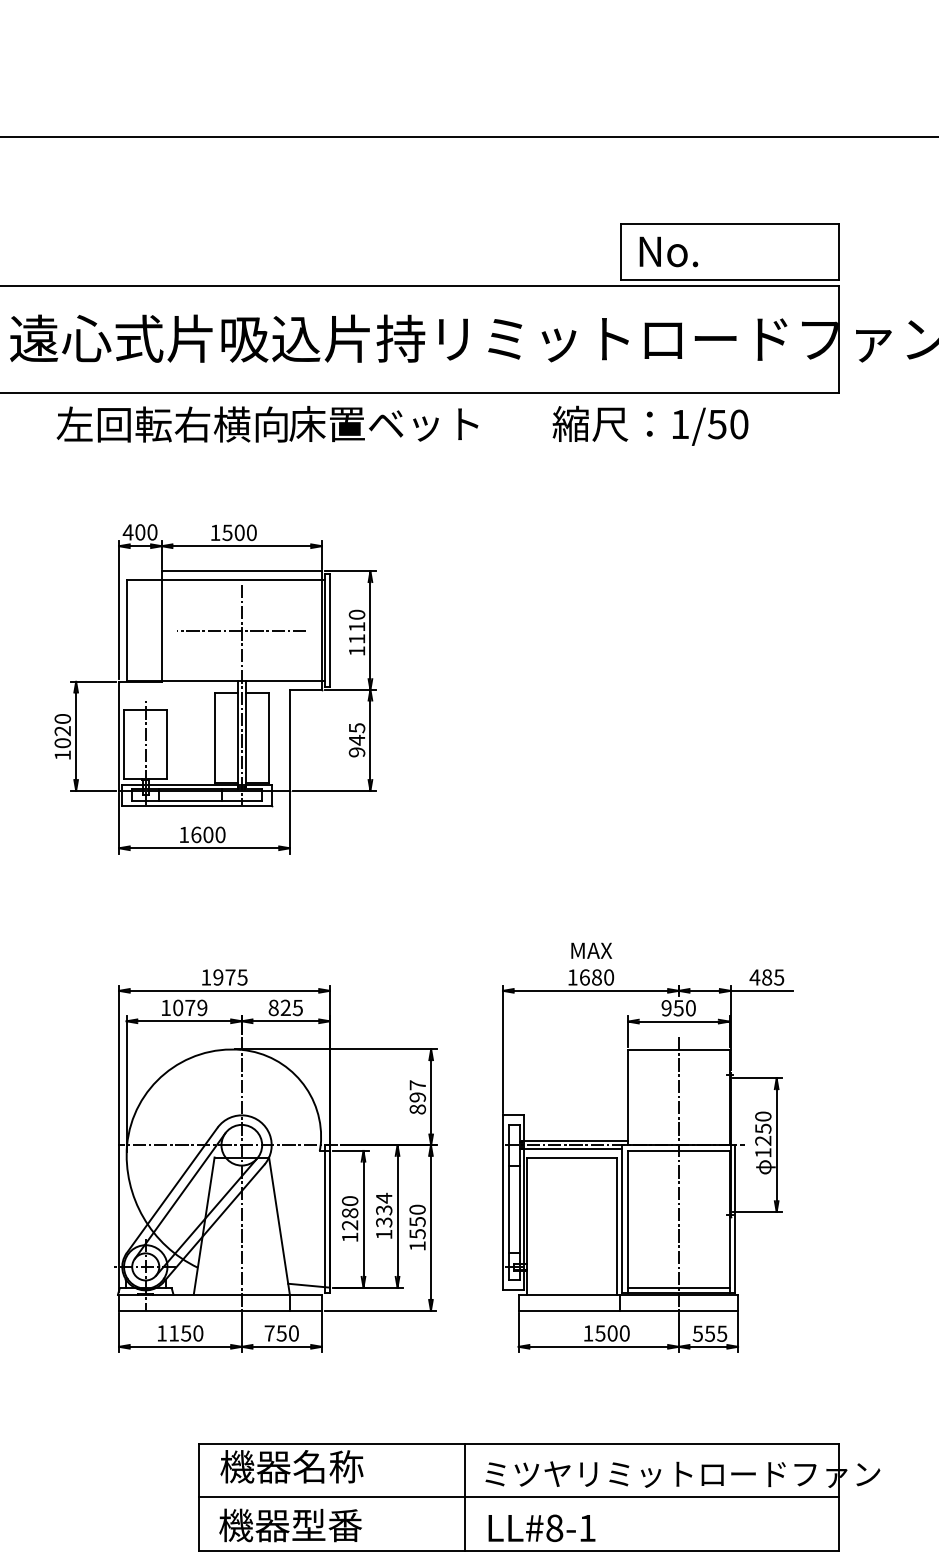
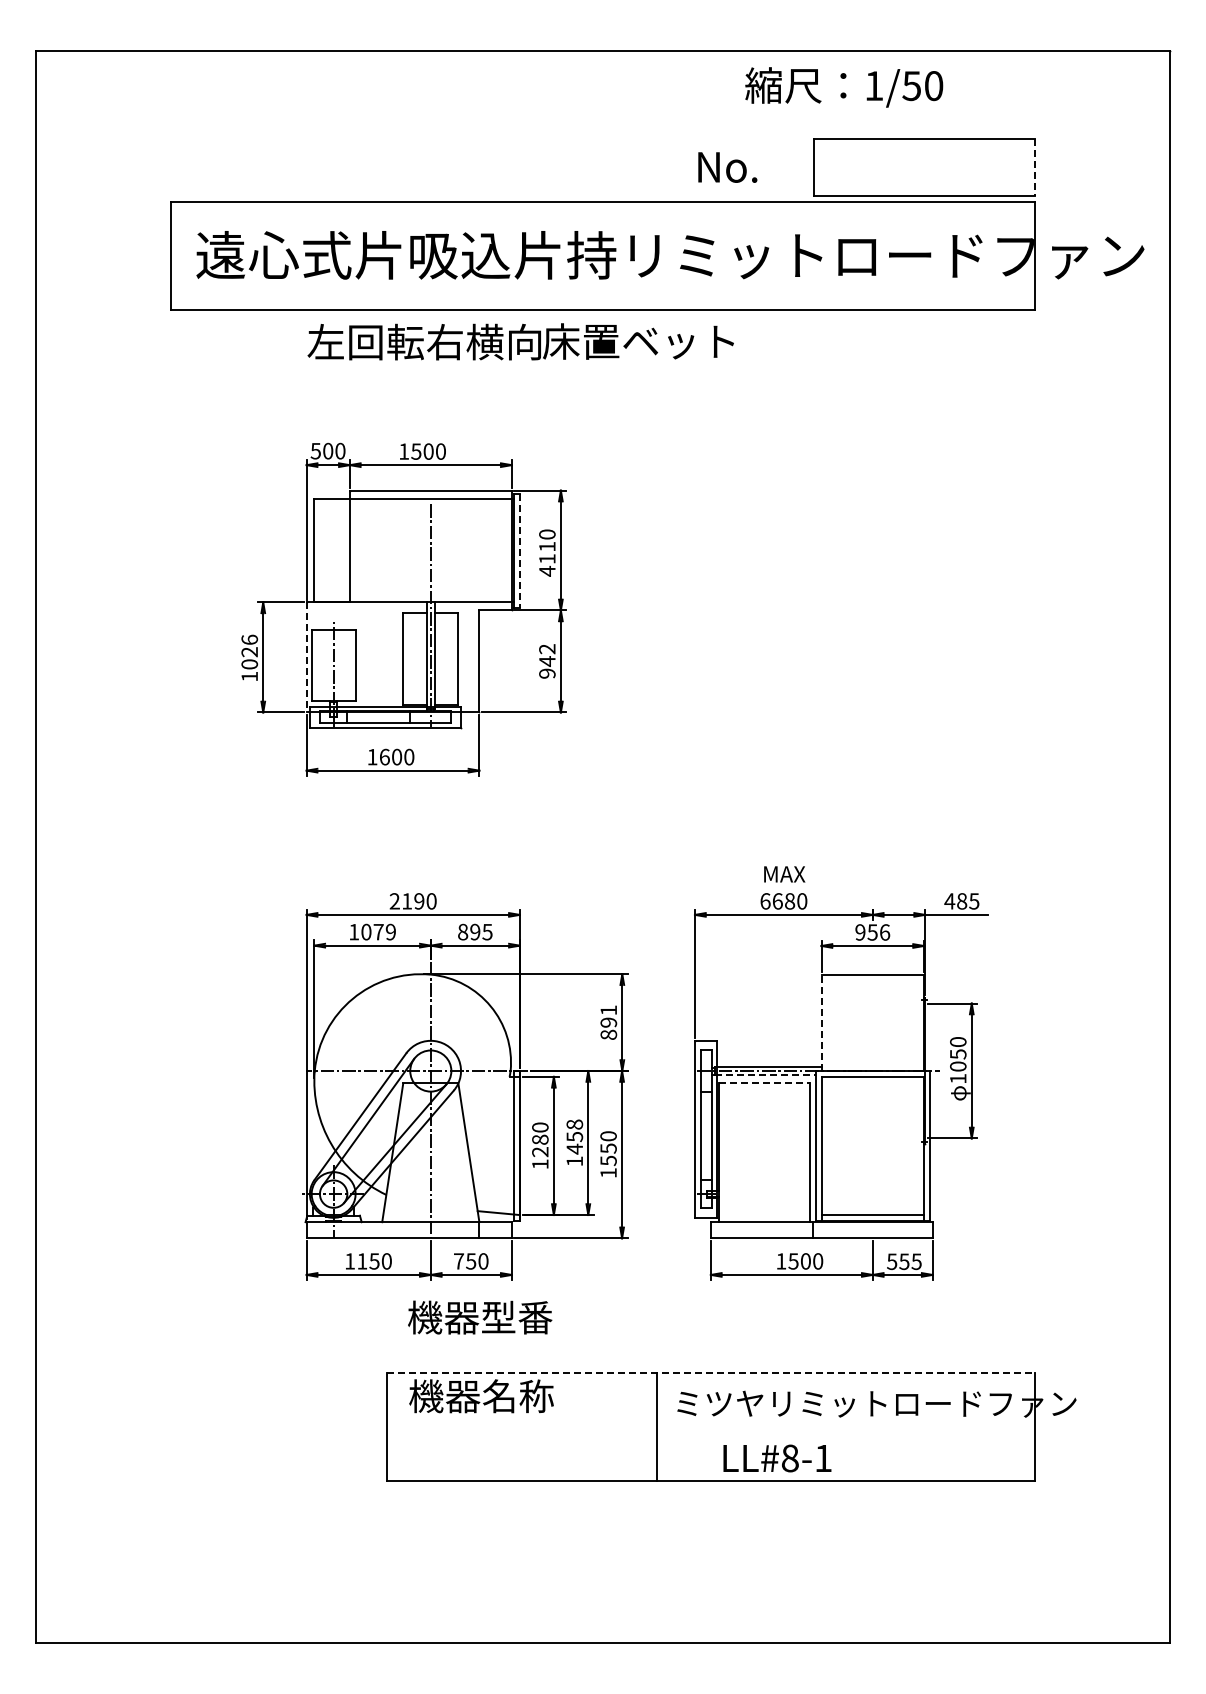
text: (668, 251) -> (727, 167), moved
line: (838, 251) -> (1034, 167), solid -> dashed
text: (267, 423) -> (520, 341), moved
text: (650, 425) -> (844, 87), moved
text: (127, 532) -> (315, 451), 400 -> 500
line: (241, 630) -> (430, 550), removed
line: (329, 631) -> (519, 551), solid -> dashed
text: (357, 650) -> (547, 570), 1110 -> 4110
text: (62, 718) -> (249, 639), 1020 -> 1026
text: (357, 728) -> (547, 649), 945 -> 942
line: (118, 736) -> (306, 657), solid -> dashed
text: (223, 977) -> (412, 901), 1975 -> 2190
text: (572, 977) -> (765, 901), 1680 -> 6680
text: (286, 1008) -> (475, 932), 825 -> 895
text: (691, 1008) -> (885, 932), 950 -> 956
text: (417, 1085) -> (608, 1010), 897 -> 891
line: (628, 1097) -> (821, 1022), solid -> dashed
text: (763, 1140) -> (958, 1066), 1250 -> 1050
line: (572, 1149) -> (765, 1075), solid -> dashed
line: (571, 1157) -> (764, 1083), solid -> dashed
line: (678, 1173) -> (872, 1099), removed
text: (383, 1209) -> (574, 1136), 1334 -> 1458
line: (518, 1444) -> (710, 1373), solid -> dashed
line: (518, 1497) -> (710, 1427), removed
text: (290, 1525) -> (480, 1317), moved
text: (542, 1528) -> (777, 1458), moved

